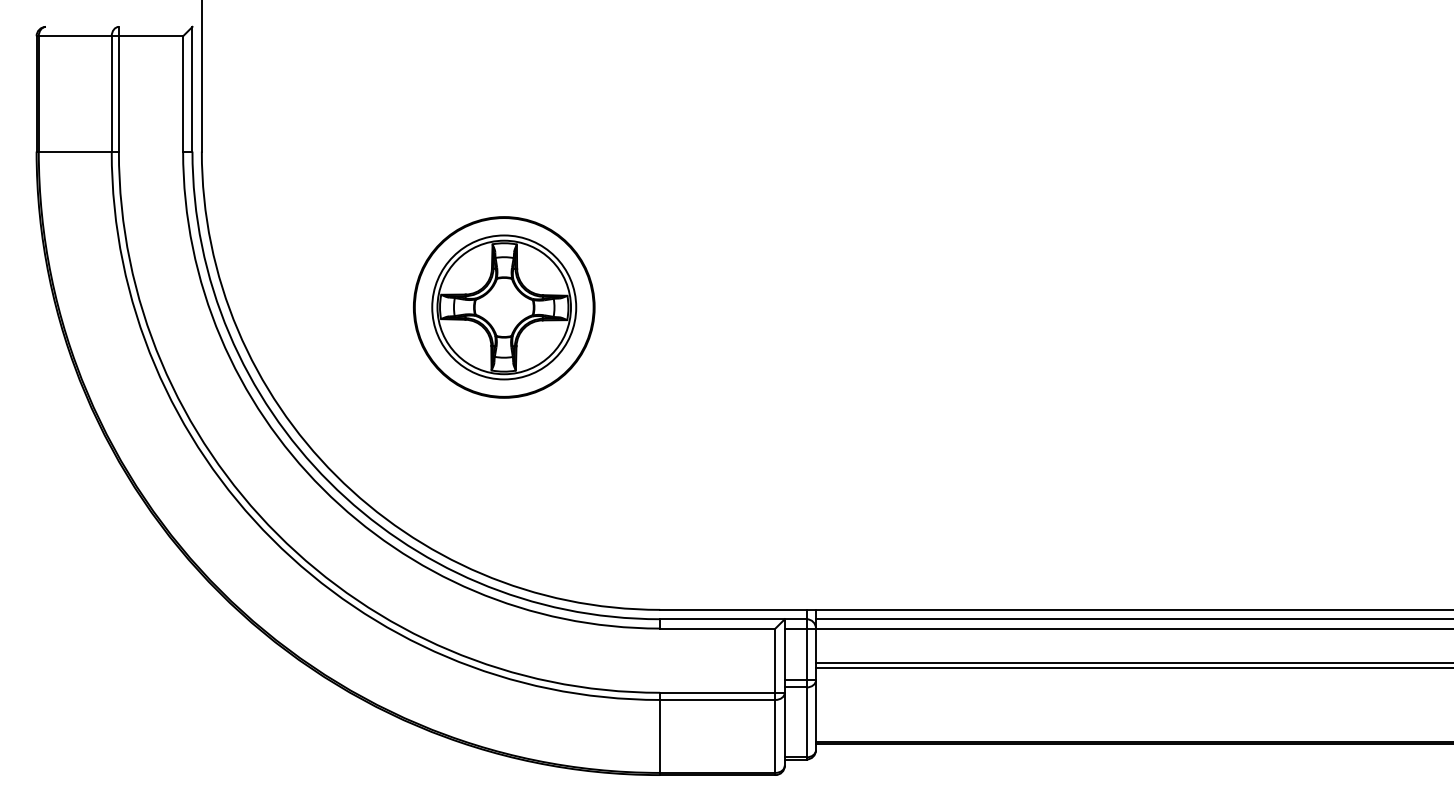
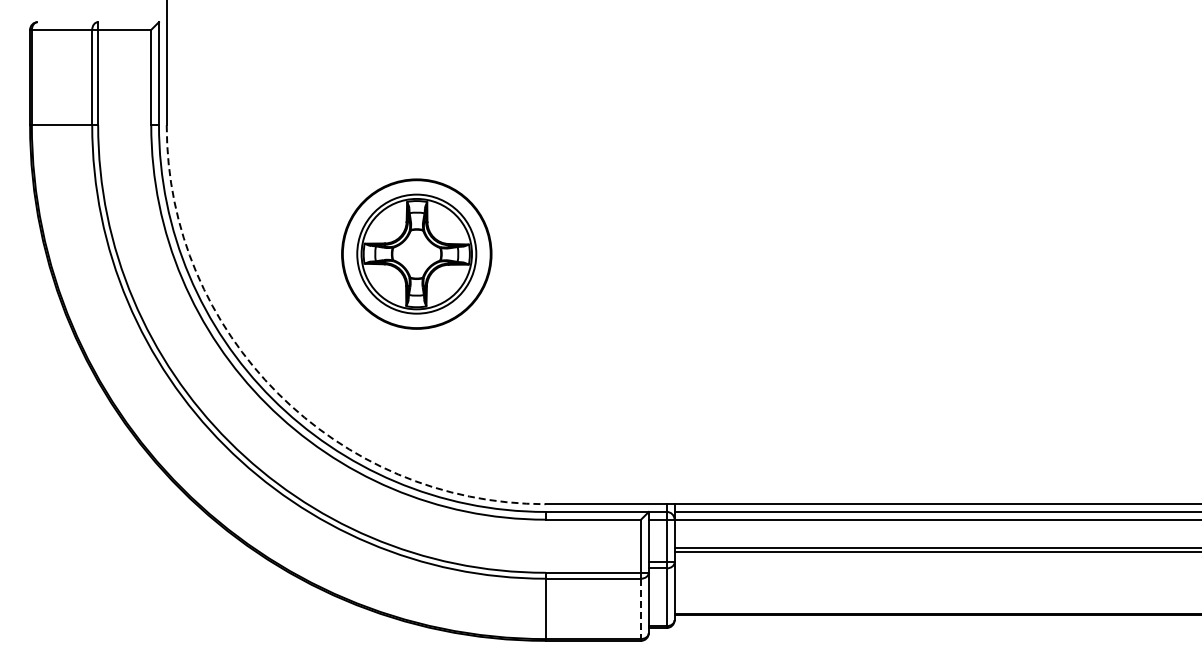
arc: (335, 475) -> (277, 393), solid -> dashed
line: (775, 737) -> (641, 609), solid -> dashed

